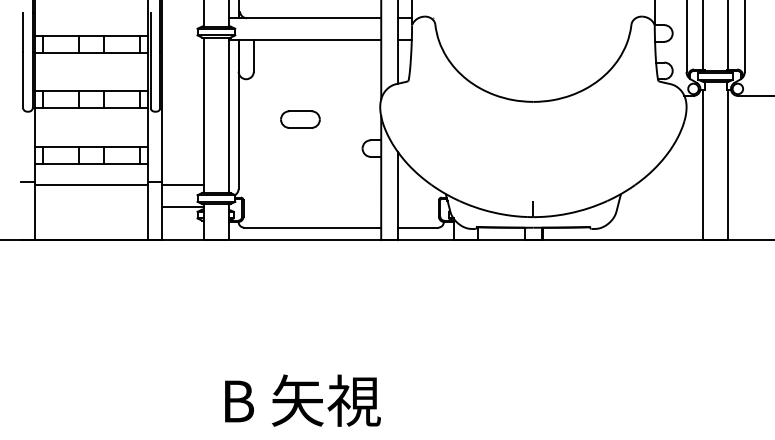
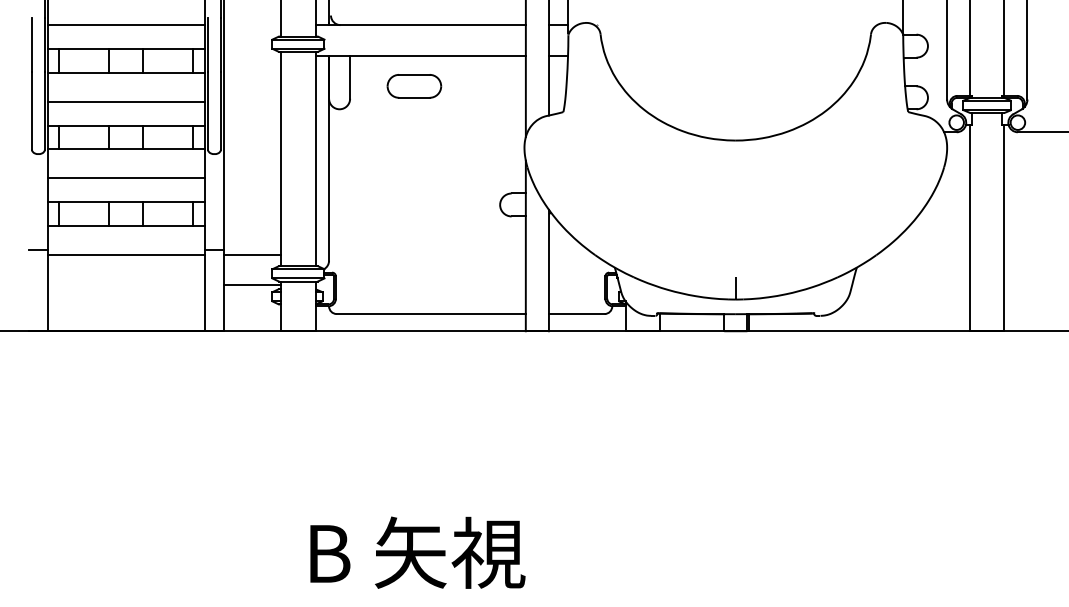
line: (91, 18) -> (126, 25), added
line: (91, 73) -> (126, 101), added
part: (300, 119) -> (414, 86), moved
line: (91, 129) -> (126, 178), added

